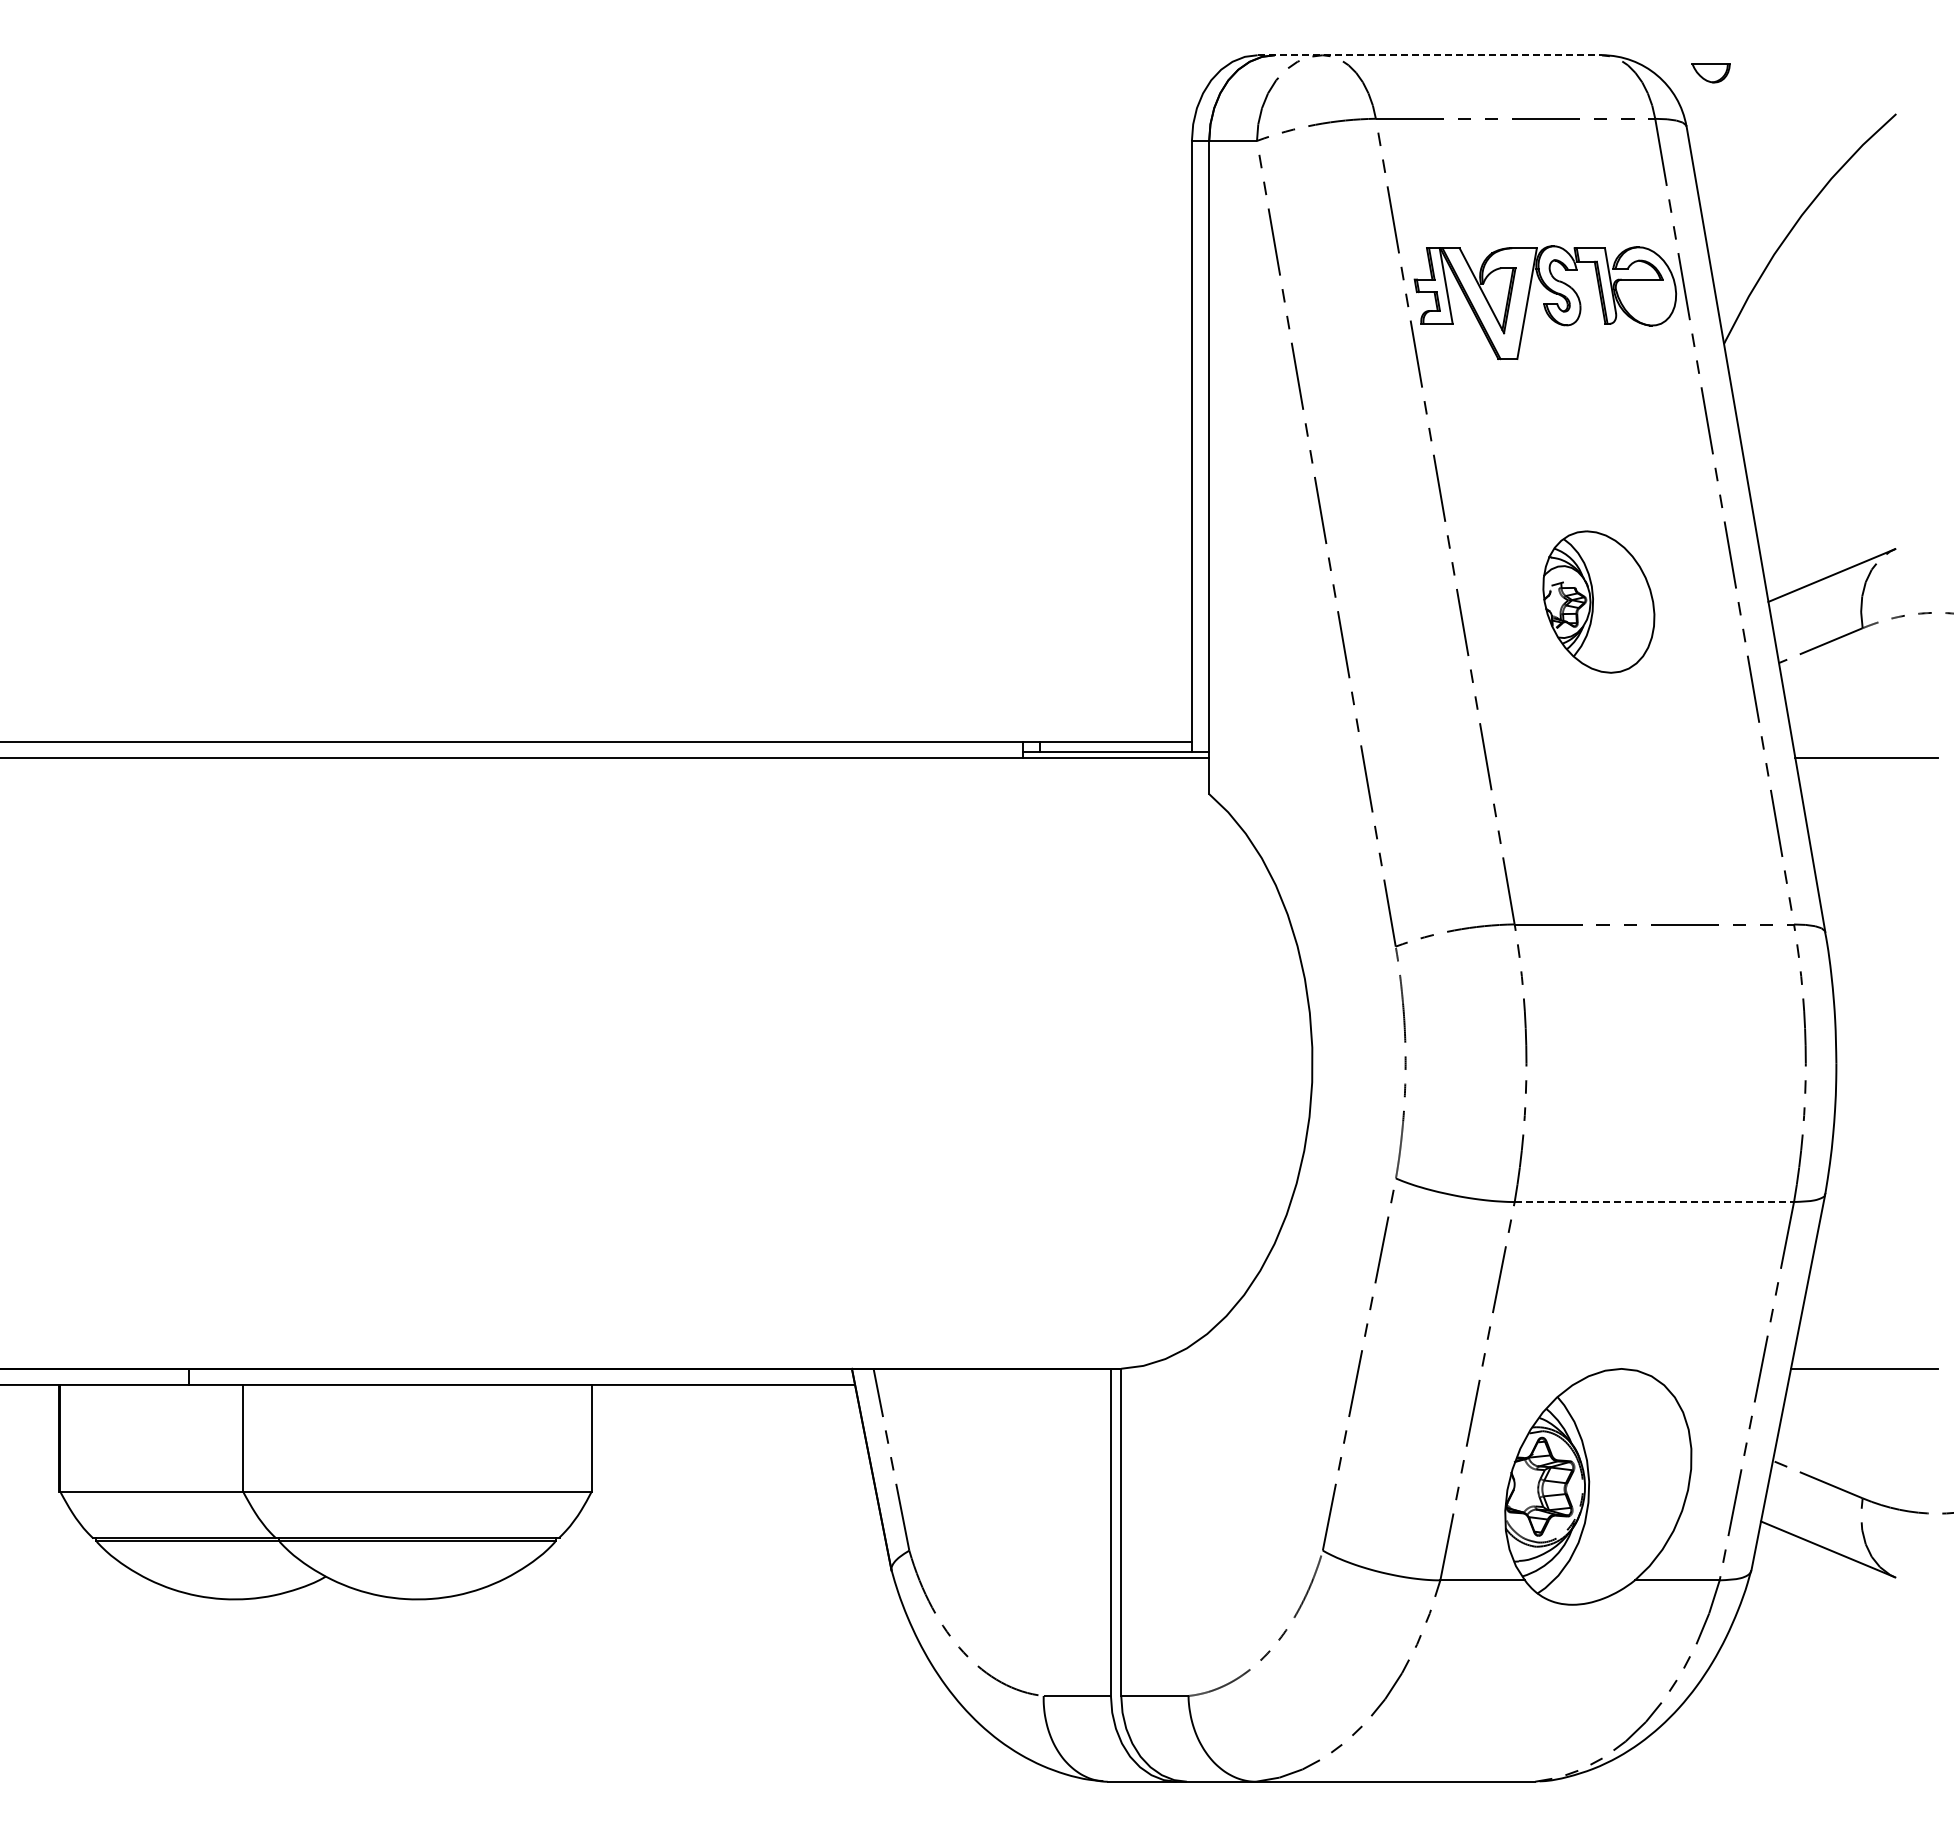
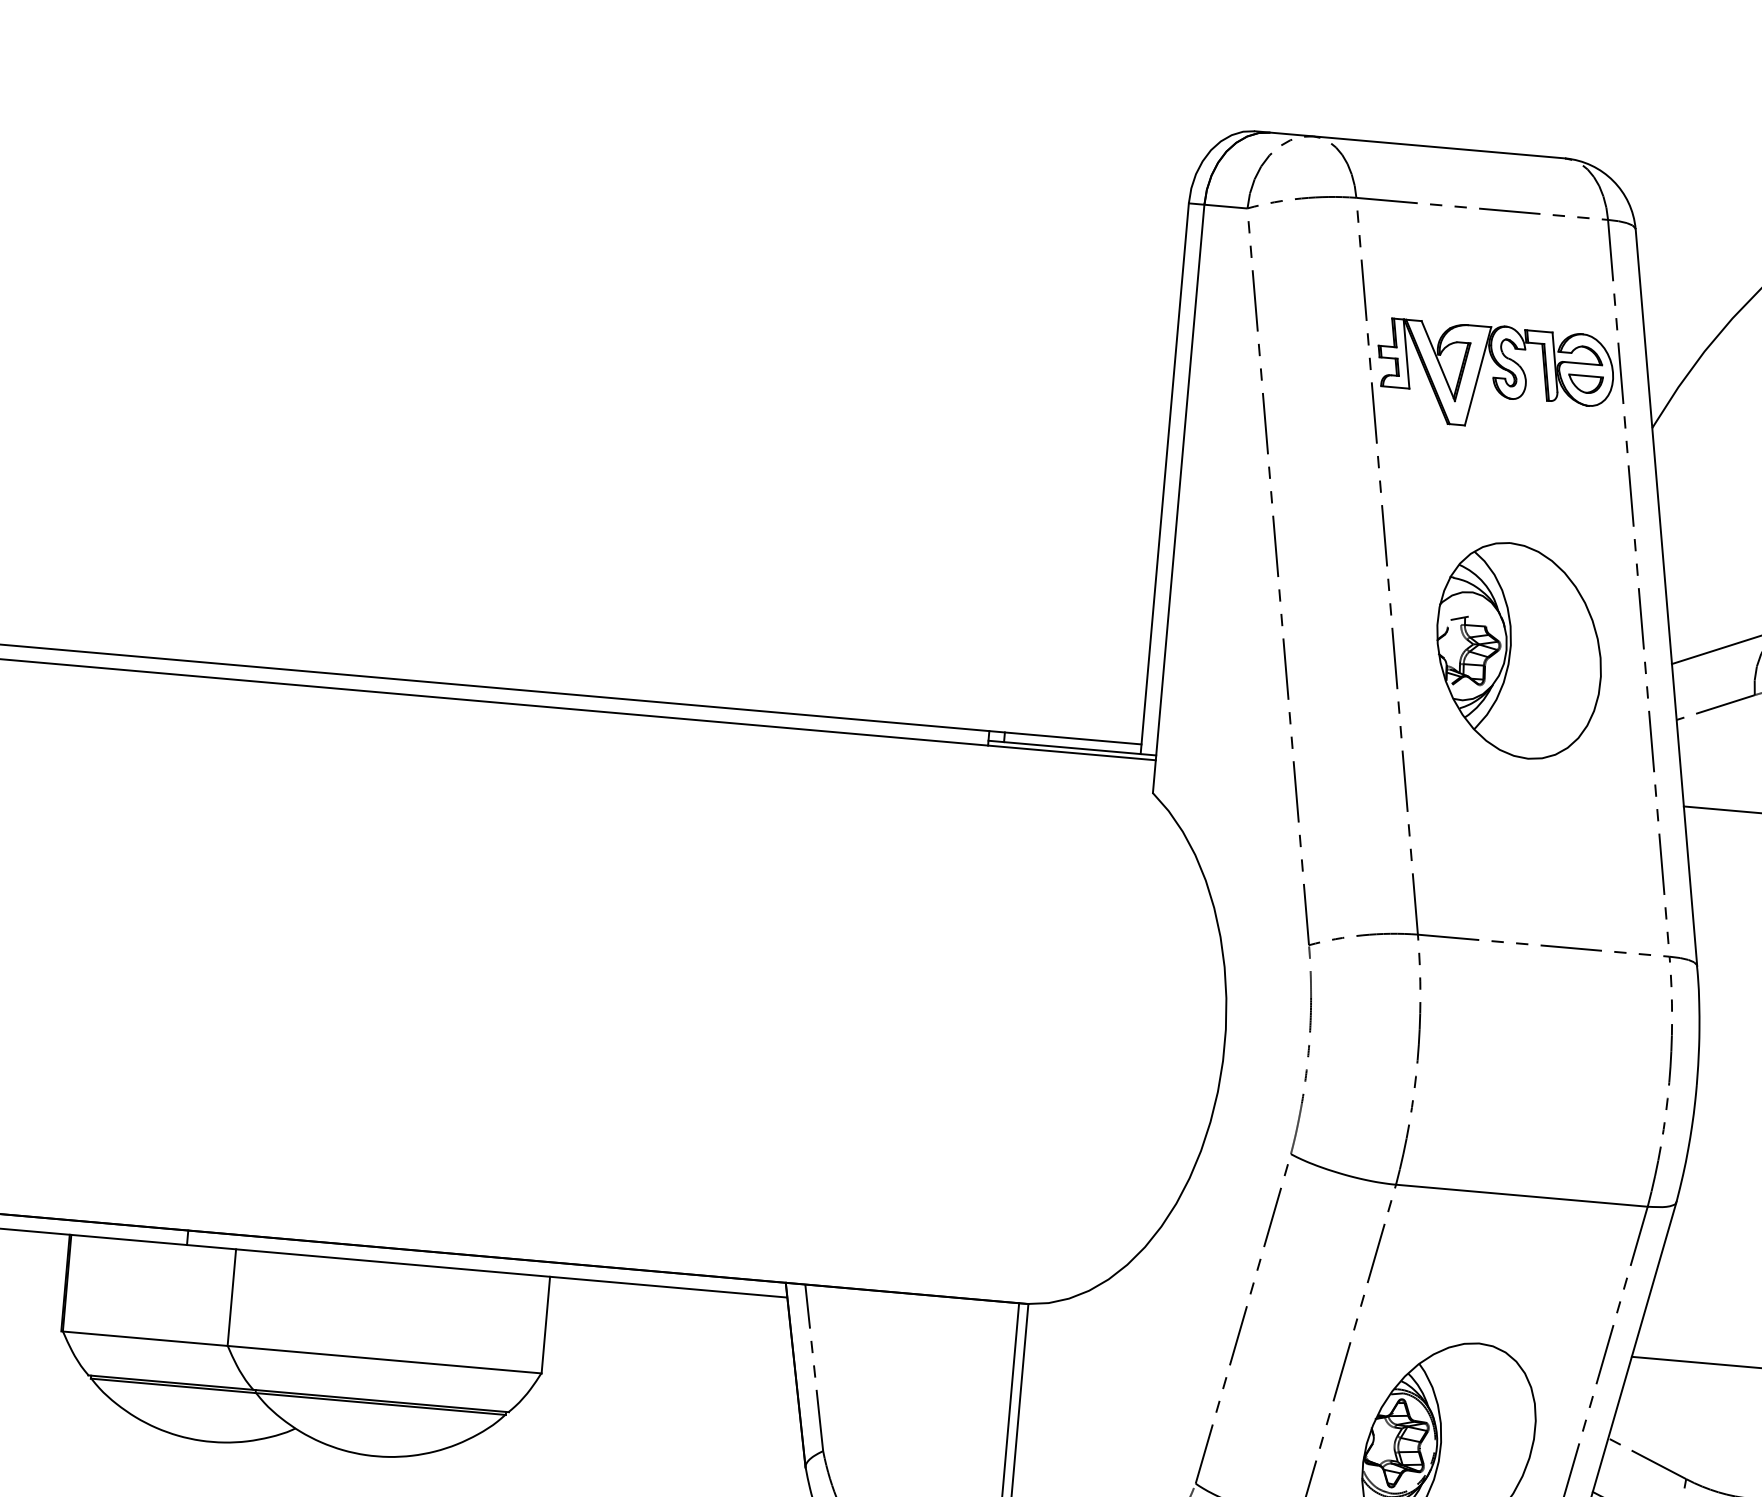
line: (1430, 55) -> (1410, 145), dashed -> solid
part: (1710, 73) -> (1584, 384), moved
part: (1598, 601) -> (1518, 650), size x1.67
line: (1654, 1202) -> (1521, 1196), dashed -> solid

